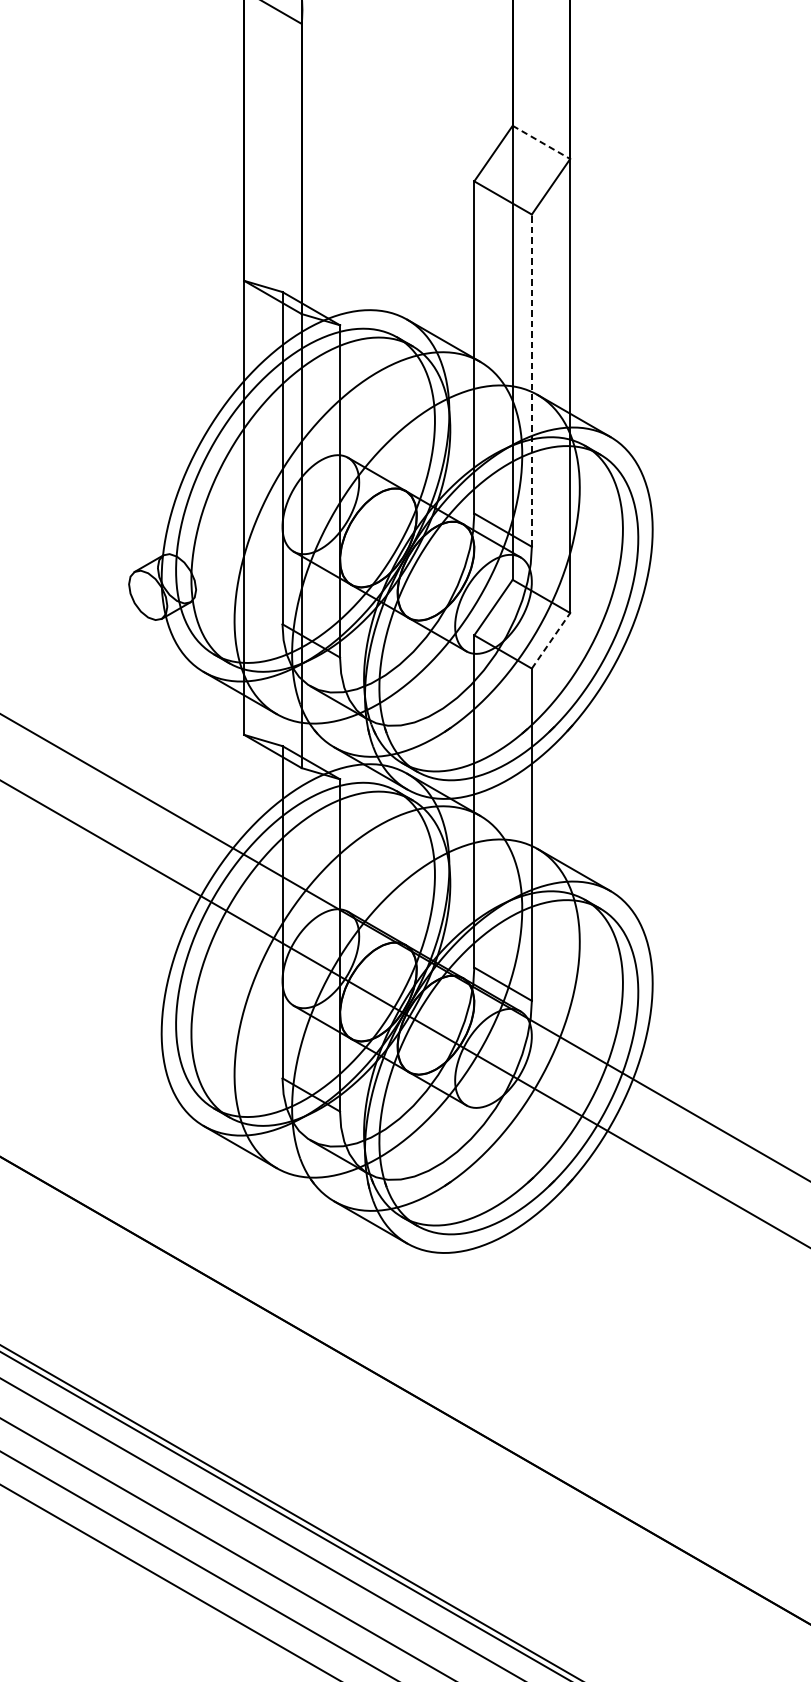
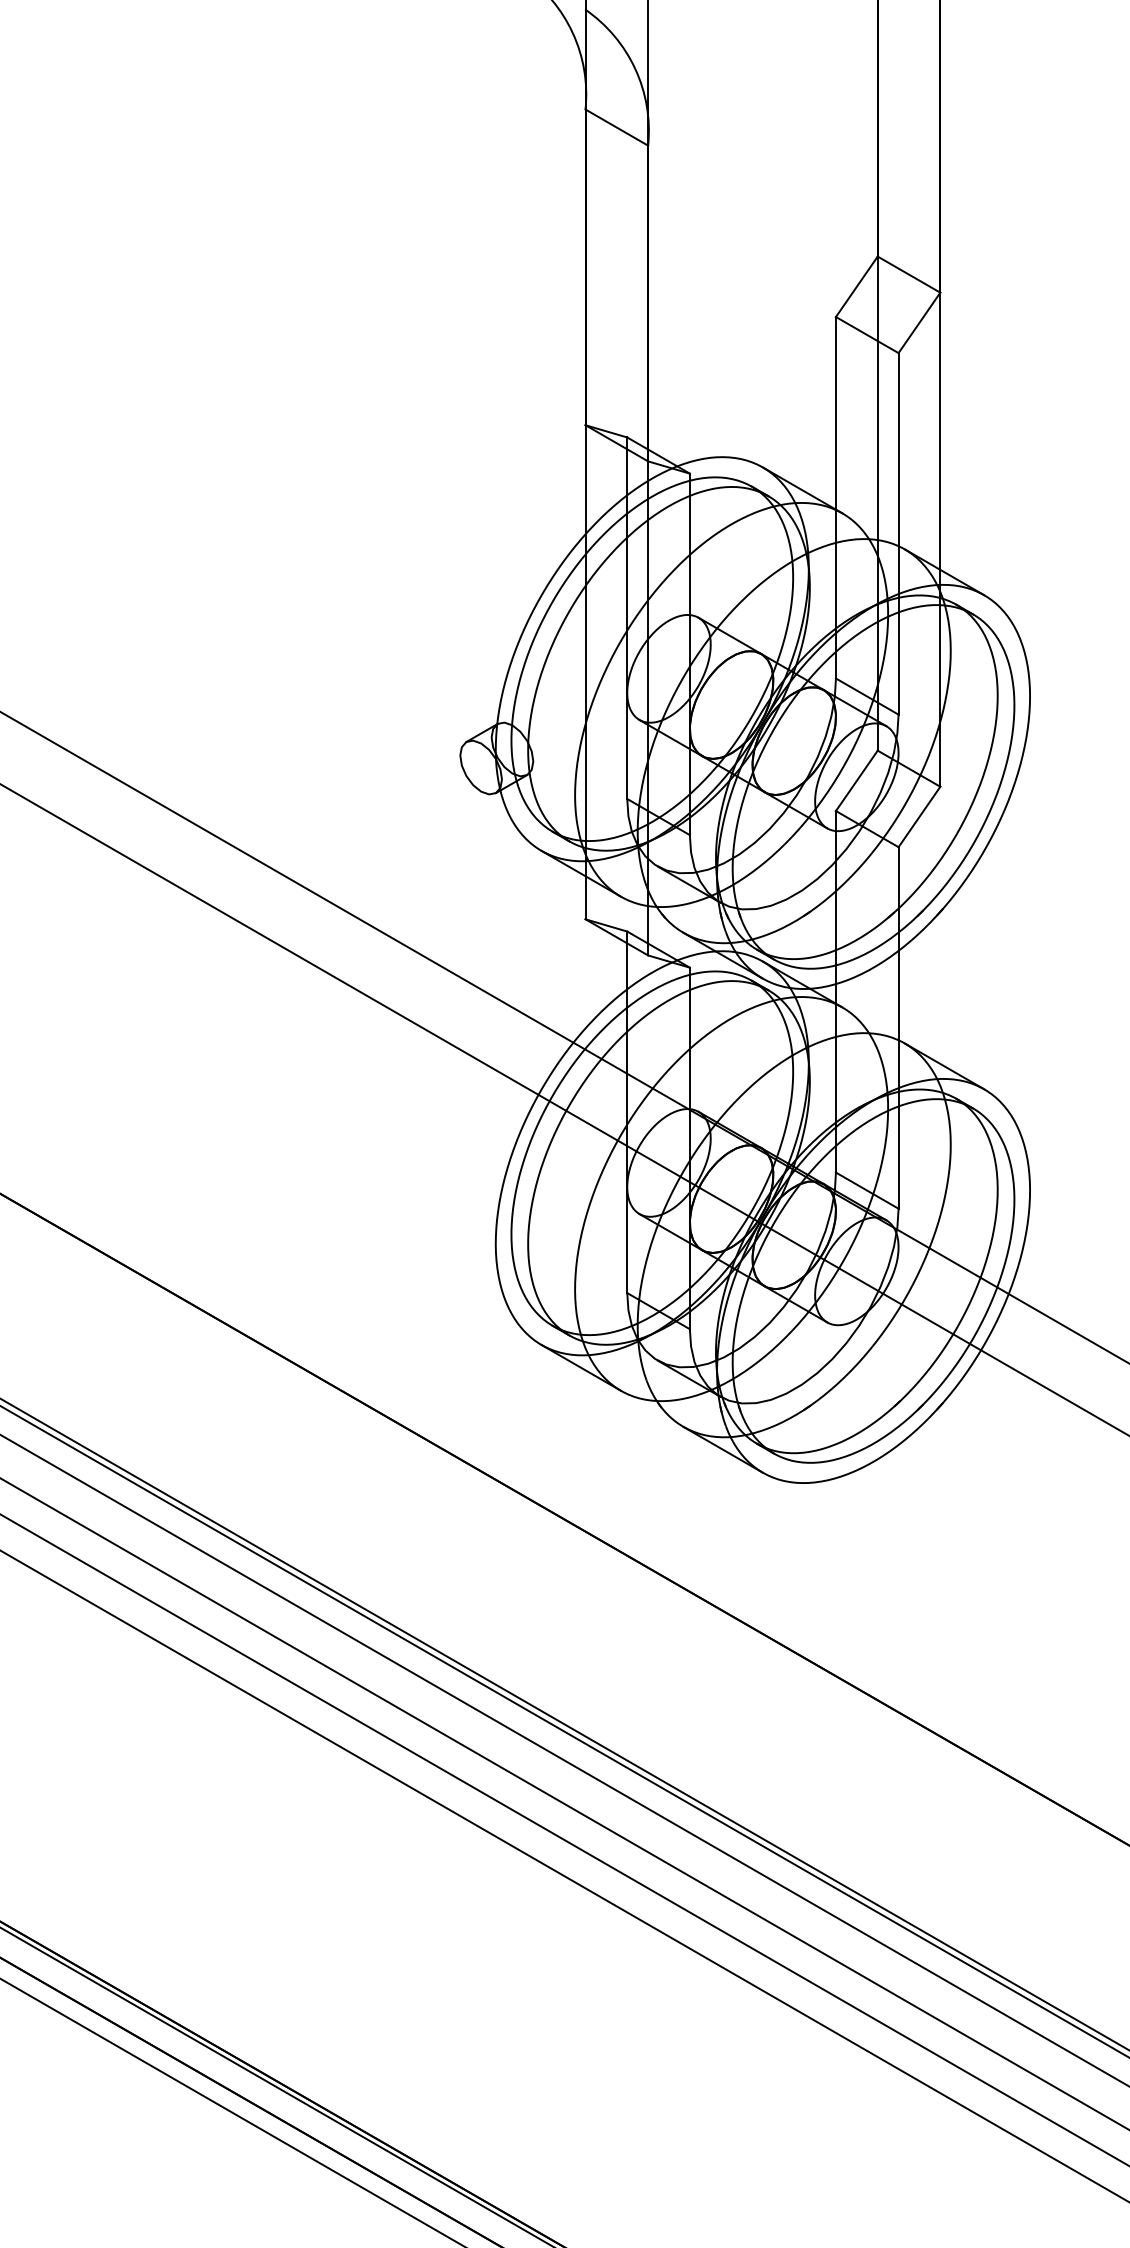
line: (541, 142) -> (909, 274), dashed -> solid
line: (531, 380) -> (898, 533), dashed -> solid
line: (551, 640) -> (919, 816), dashed -> solid

